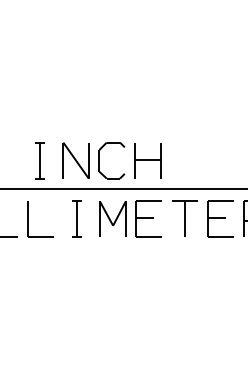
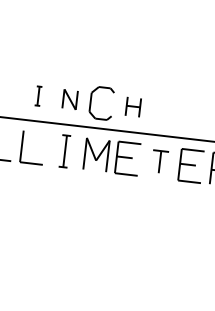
part: (39, 160) -> (38, 95), size x0.6
part: (75, 160) -> (69, 99), size x0.6
part: (147, 160) -> (132, 106), size x0.6
part: (184, 218) -> (159, 161), size x0.7

